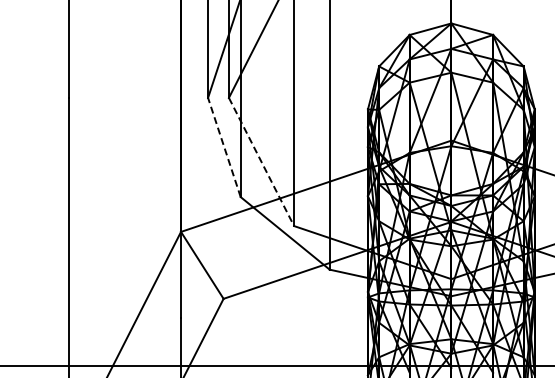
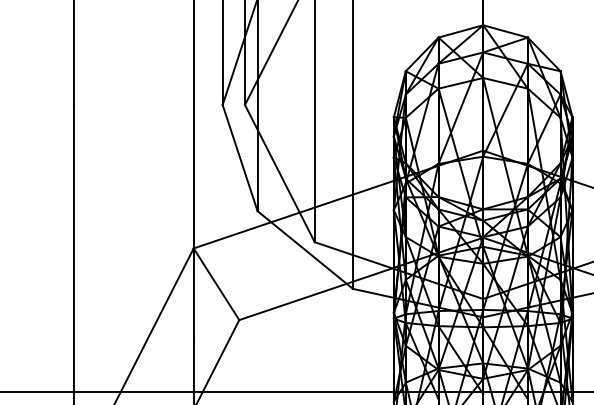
line: (224, 147) -> (240, 158), dashed -> solid
line: (261, 161) -> (279, 173), dashed -> solid

